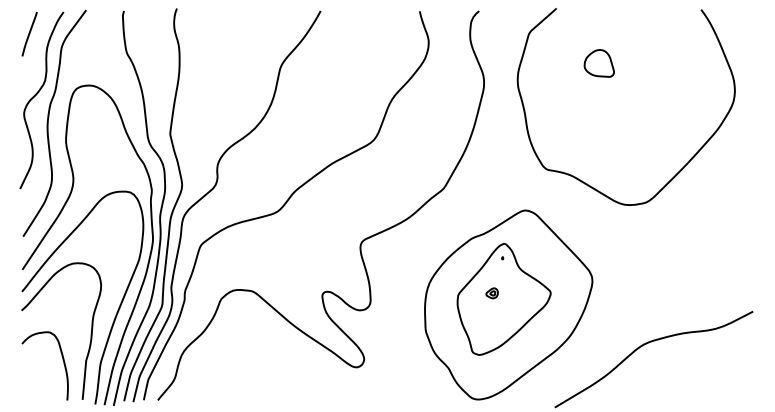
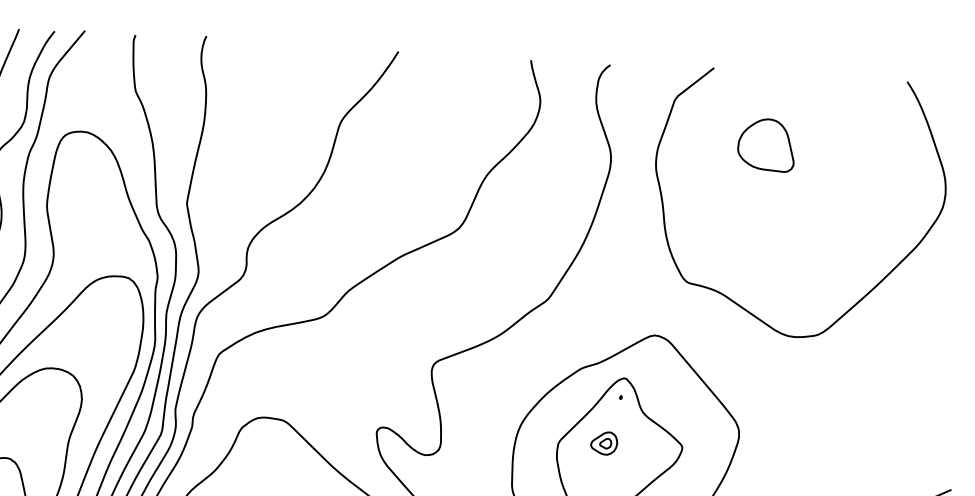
part: (599, 63) -> (766, 145), size x1.43
part: (491, 293) -> (603, 443), size x1.67

